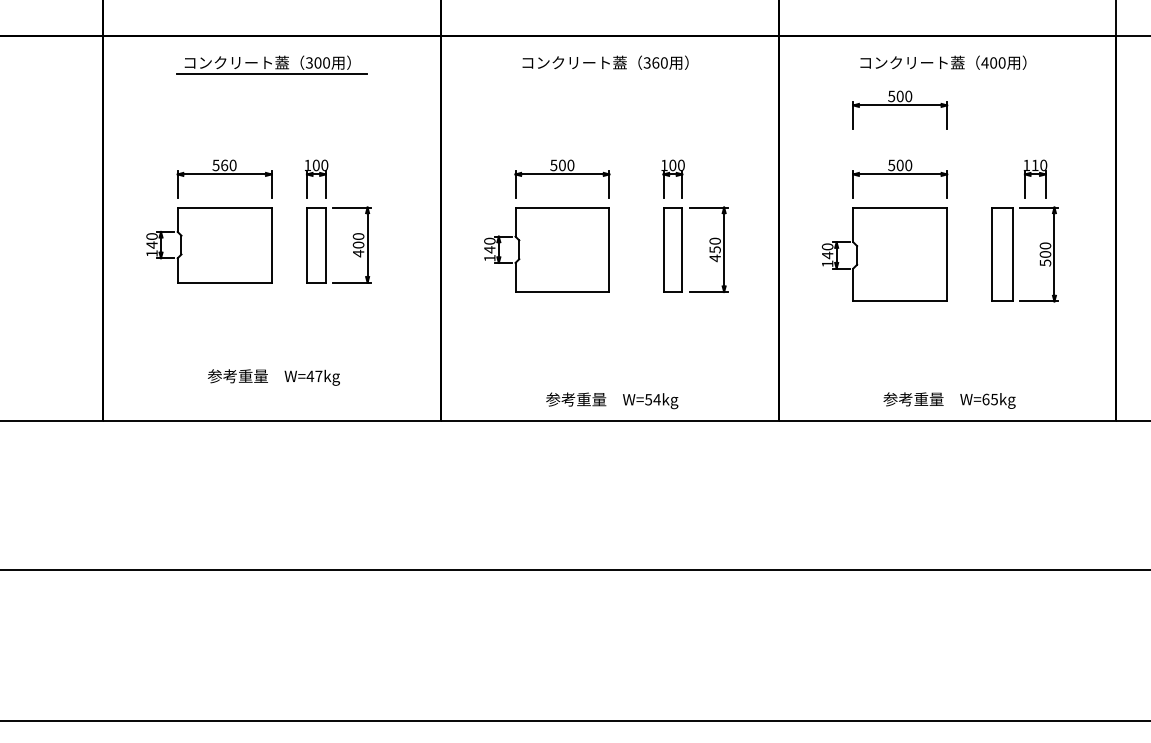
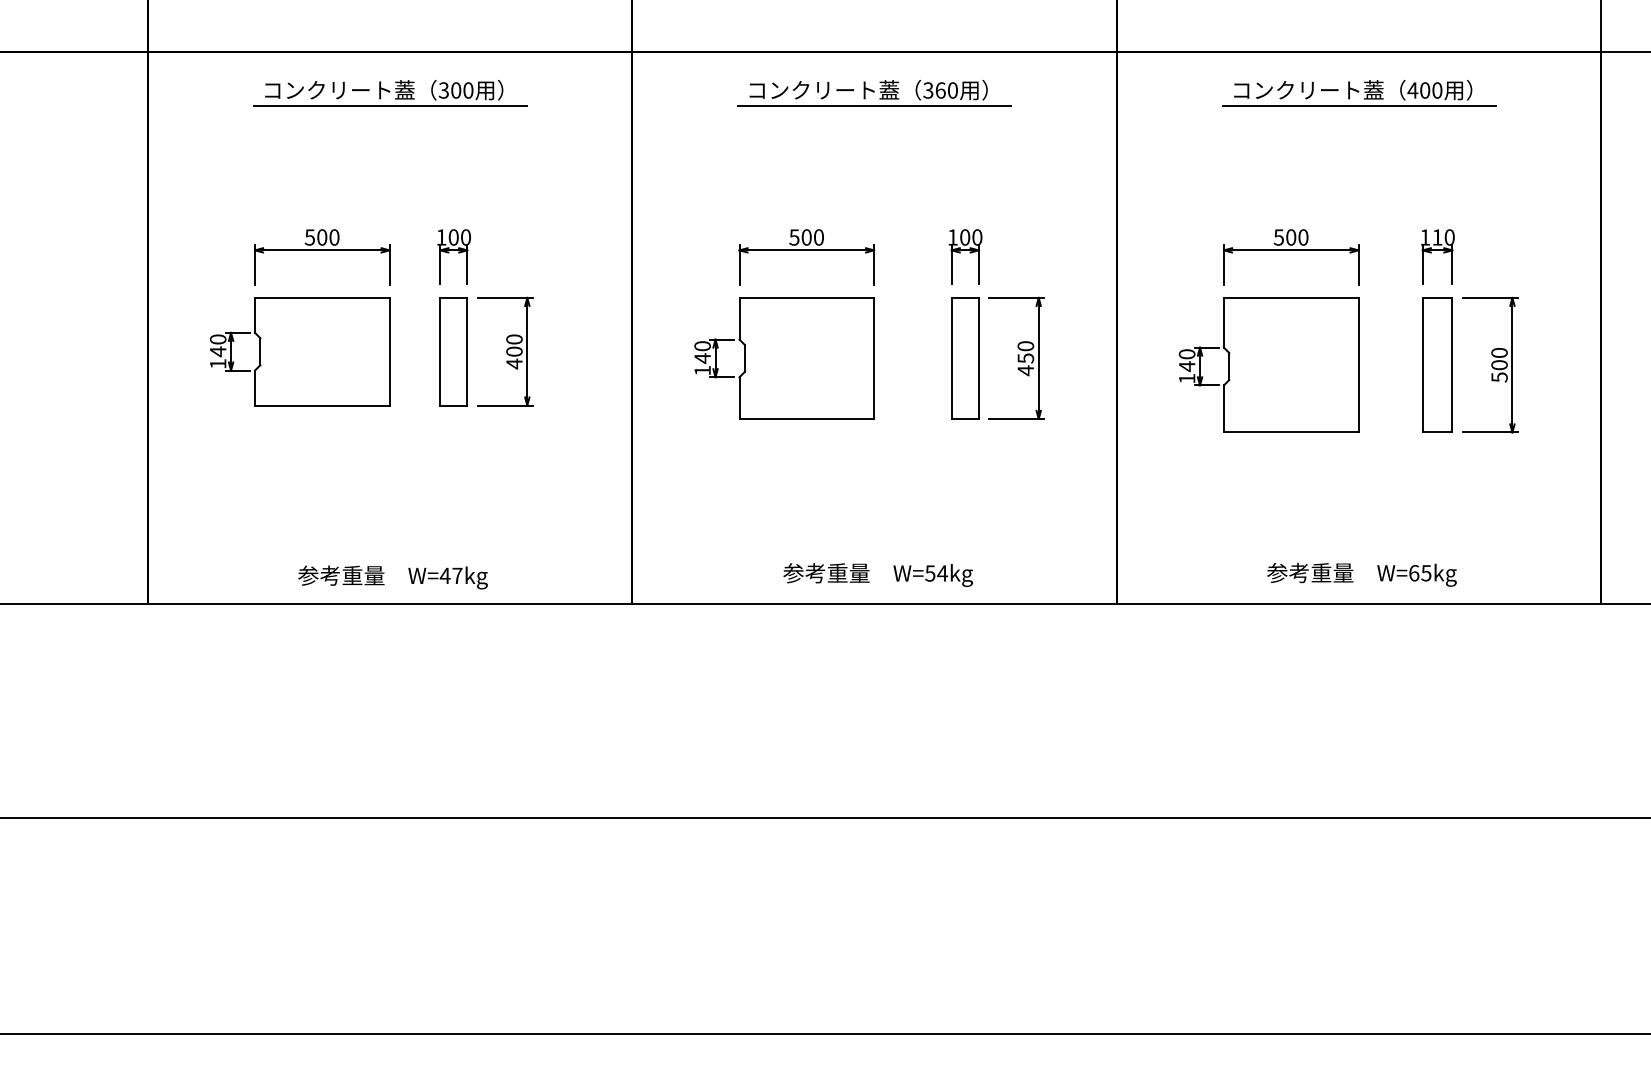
line: (609, 73) -> (874, 105), added
line: (947, 73) -> (1359, 105), added
part: (900, 109) -> (1291, 157), removed
text: (224, 164) -> (322, 236), 560 -> 500
part: (1035, 178) -> (1437, 256), moved
text: (273, 377) -> (392, 577), moved

